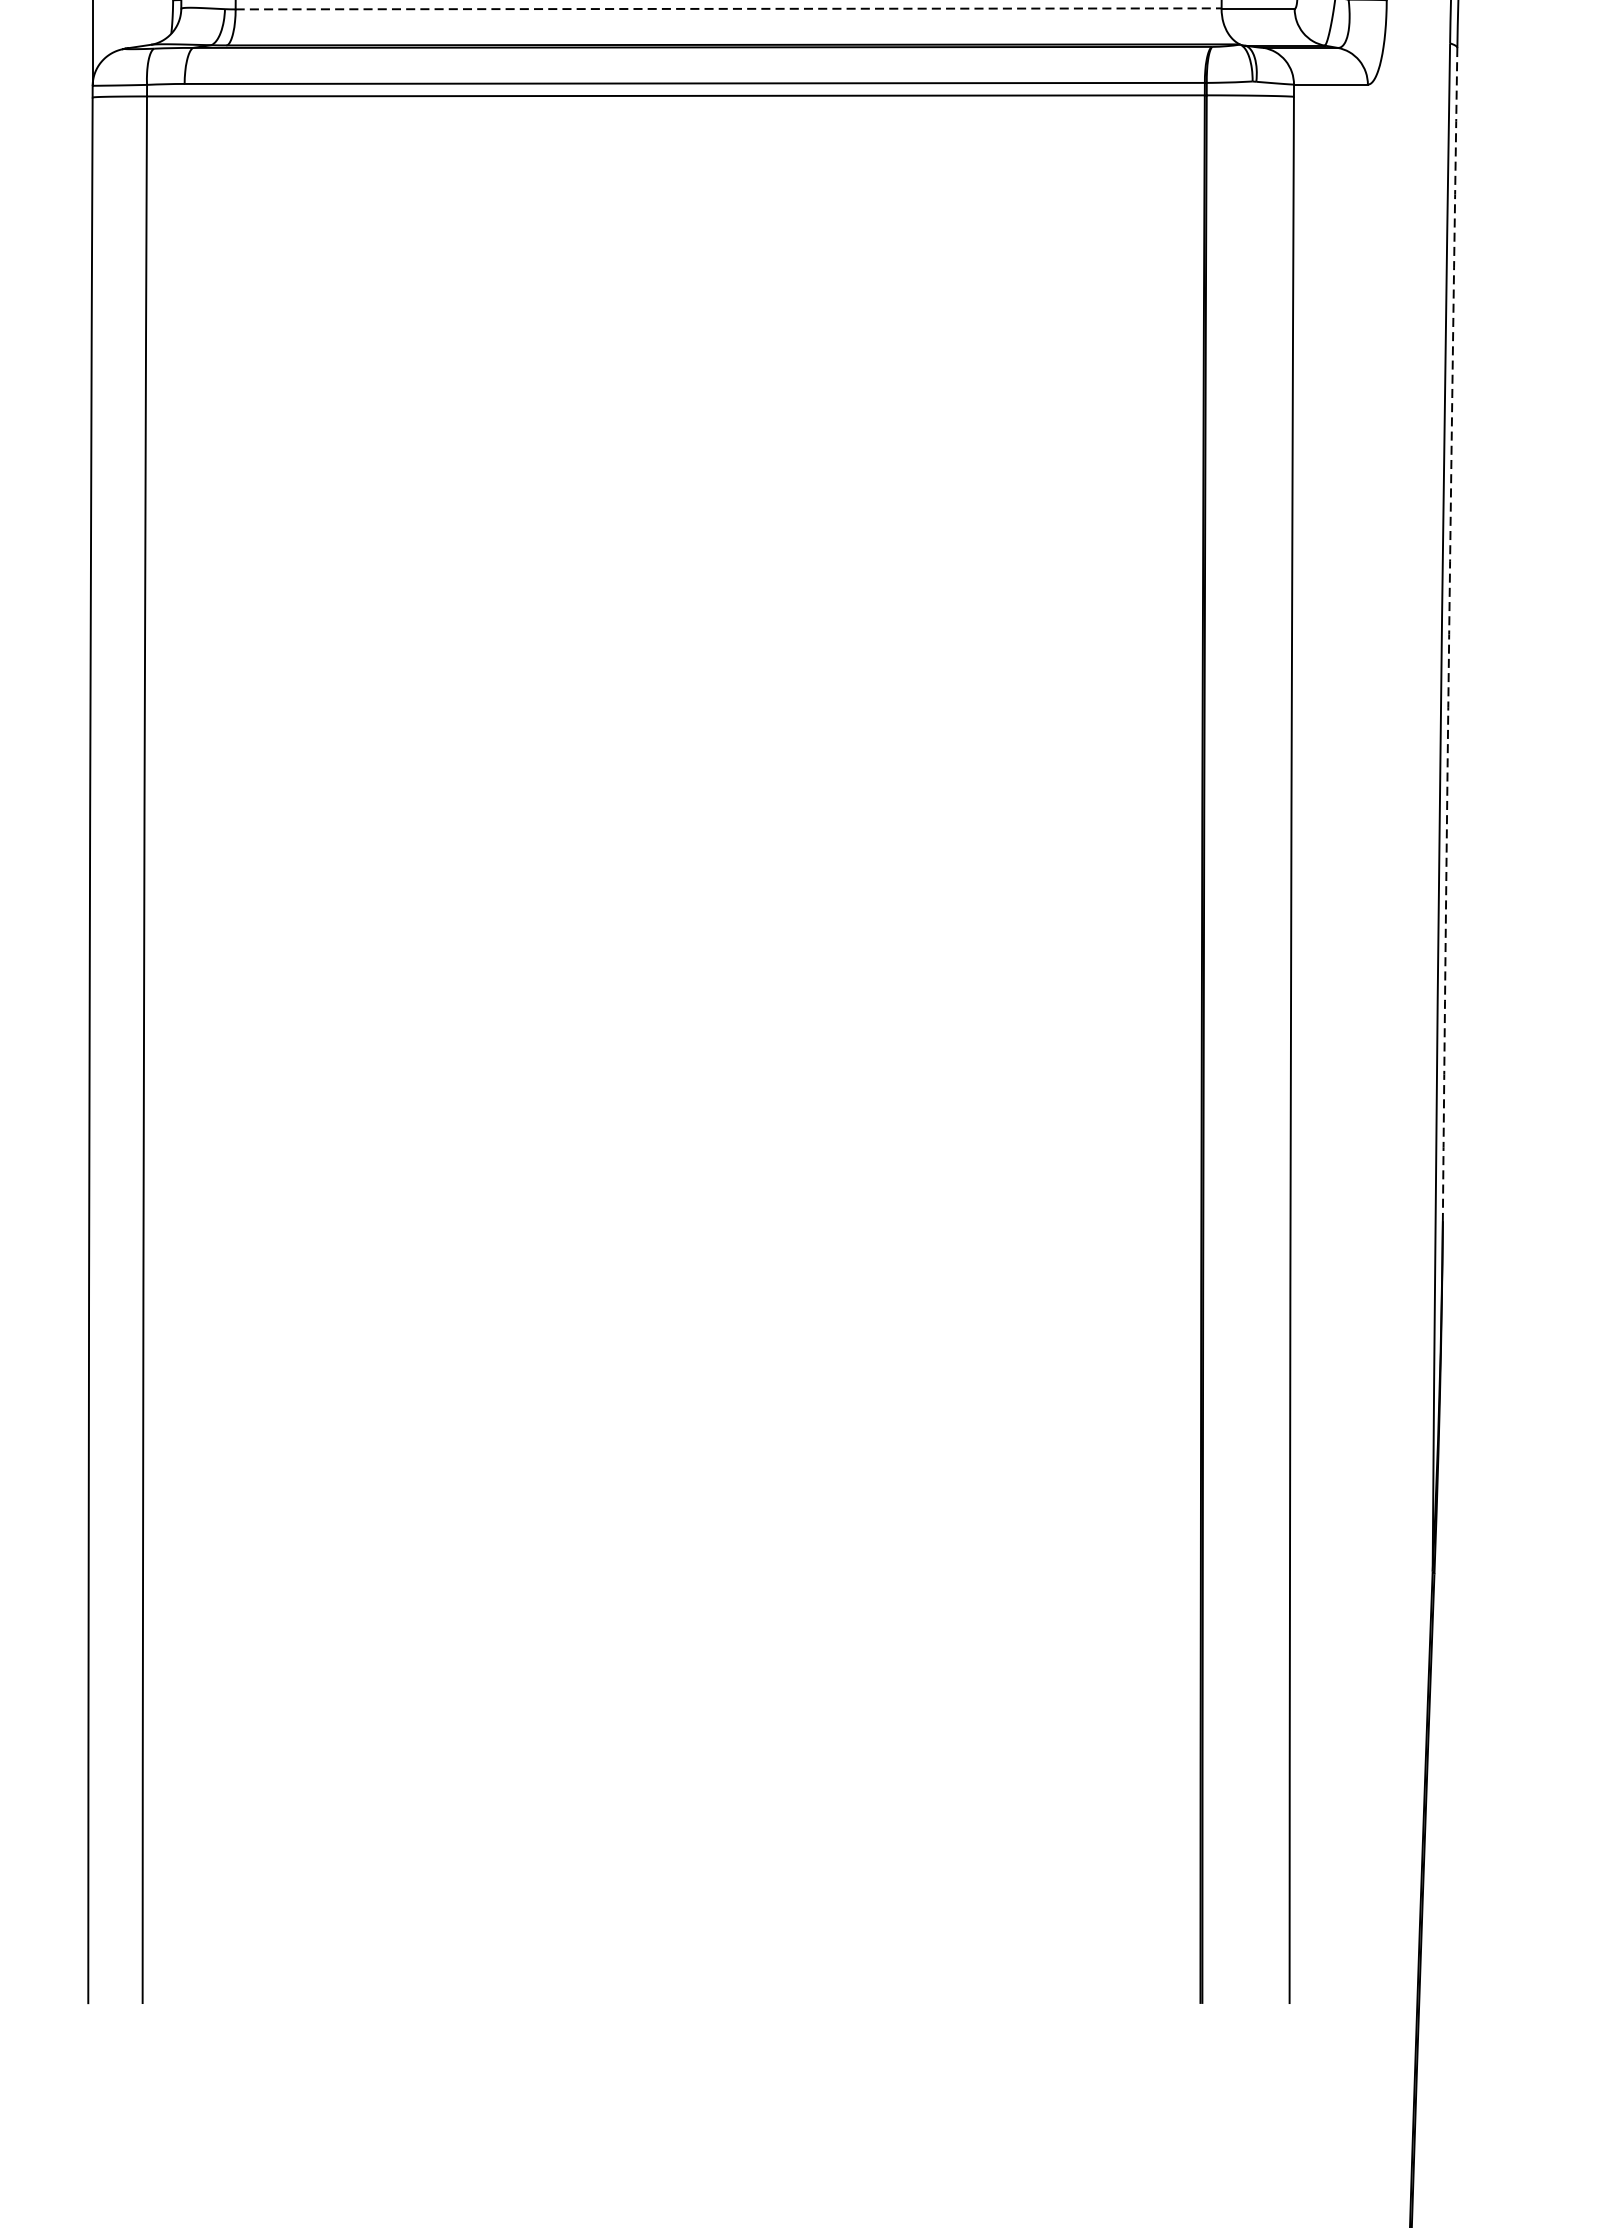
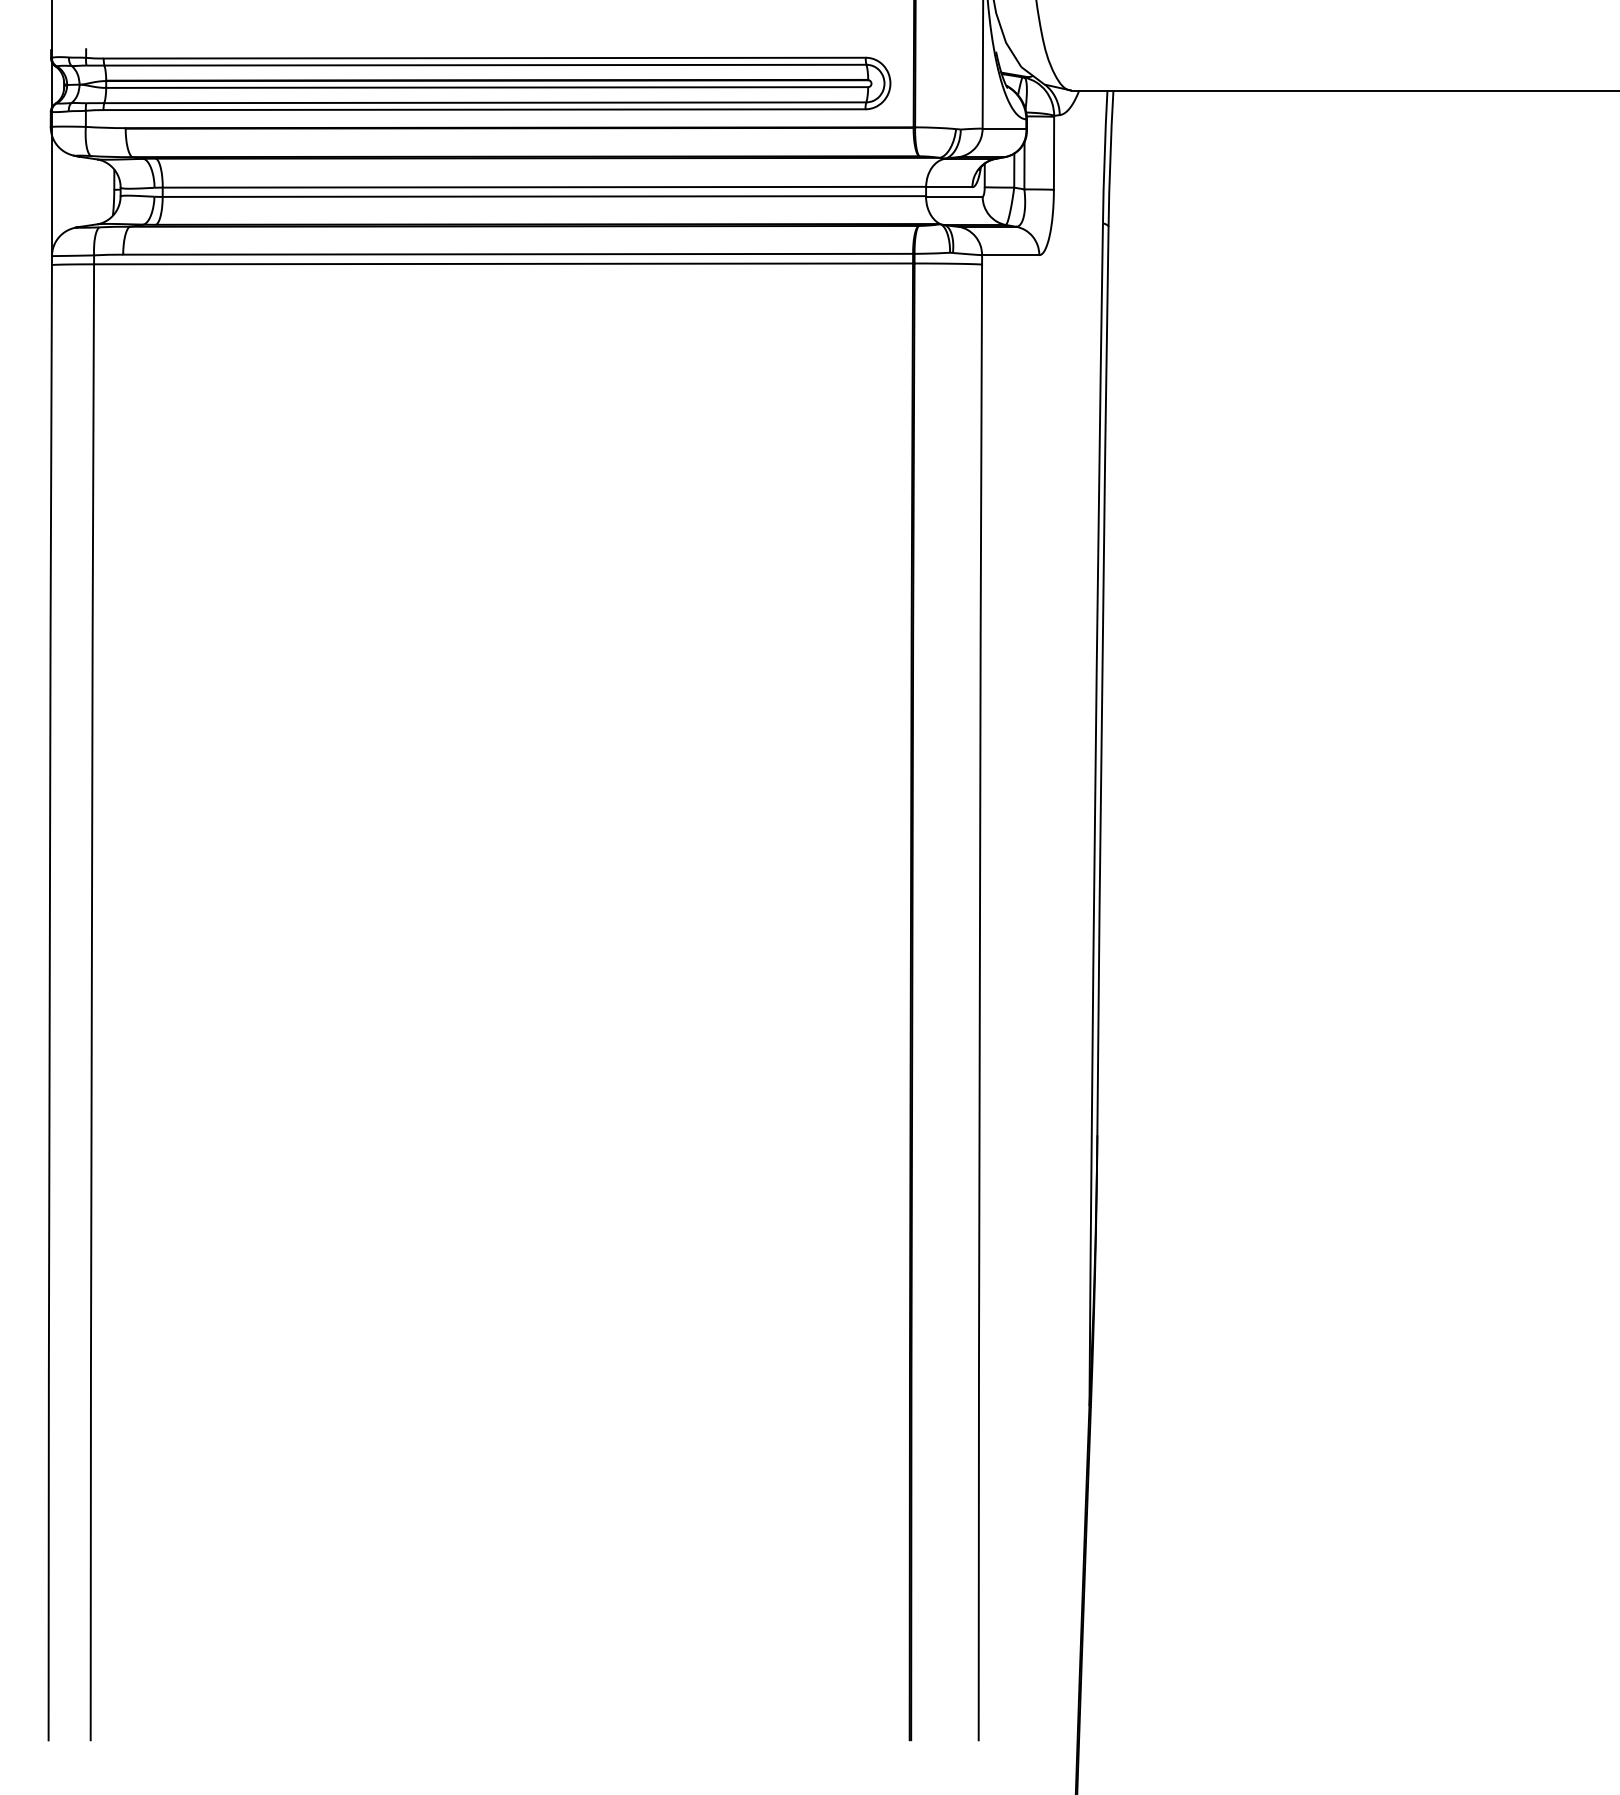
line: (728, 8) -> (544, 196), dashed -> solid
arc: (1449, 633) -> (1102, 680), dashed -> solid

